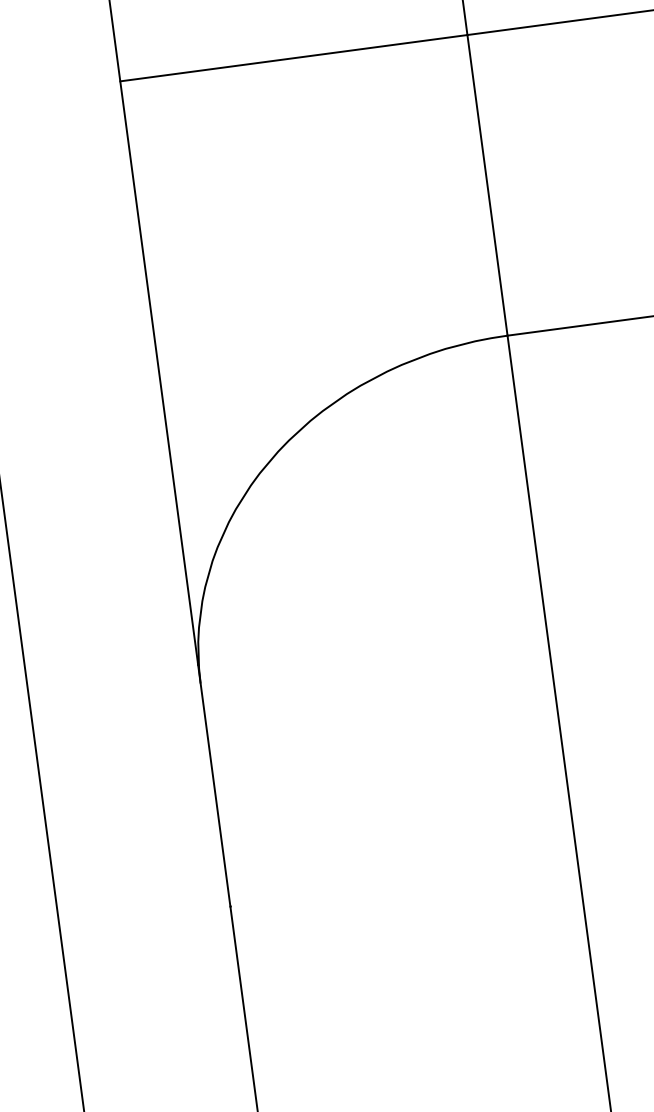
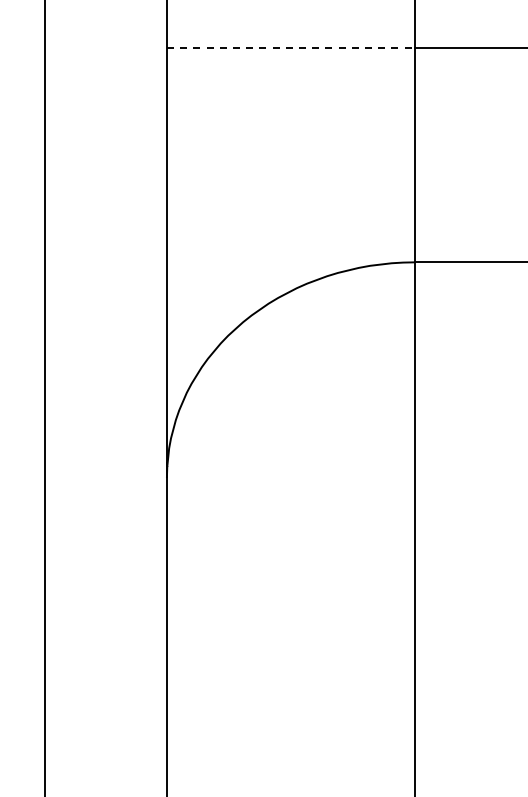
line: (293, 58) -> (290, 47), solid -> dashed

